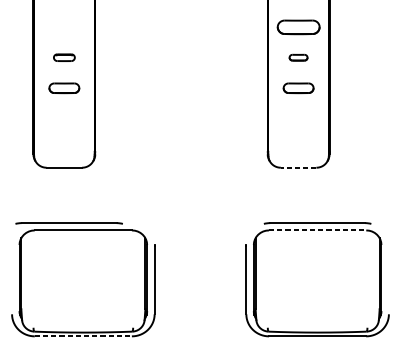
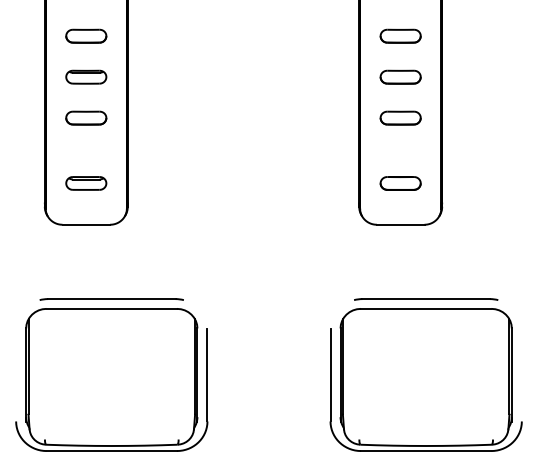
part: (64, 26) -> (86, 35), added
part: (298, 26) -> (400, 35), size x0.71
part: (64, 57) -> (86, 76), size x1.43
part: (298, 57) -> (400, 76), size x1.67
part: (64, 136) -> (86, 183), added
part: (298, 136) -> (400, 183), added
line: (298, 167) -> (400, 224), dashed -> solid
line: (68, 223) -> (111, 299), moved
line: (317, 230) -> (426, 308), dashed -> solid
line: (83, 336) -> (112, 451), dashed -> solid

